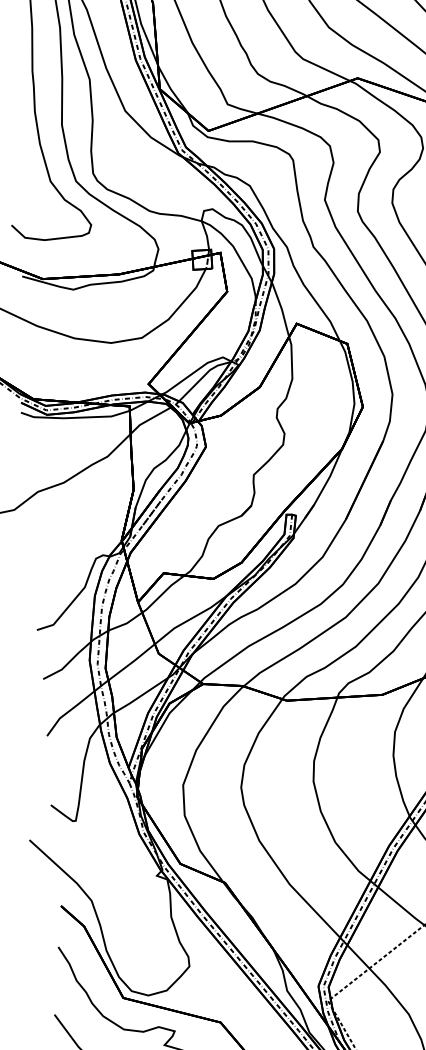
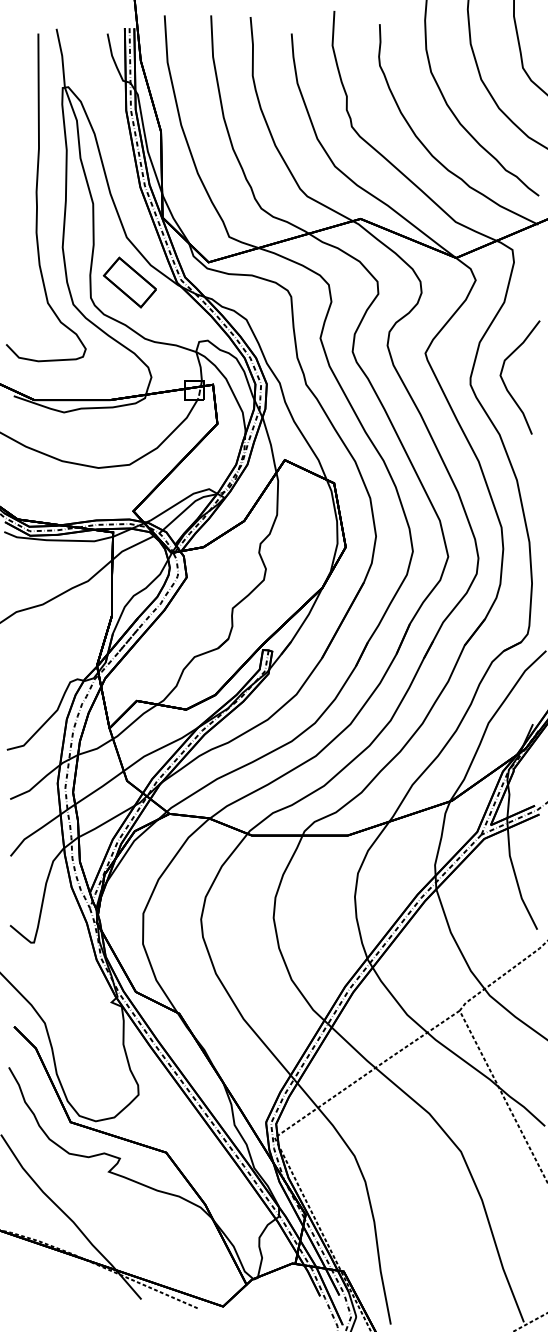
part: (130, 155) -> (129, 282), added

